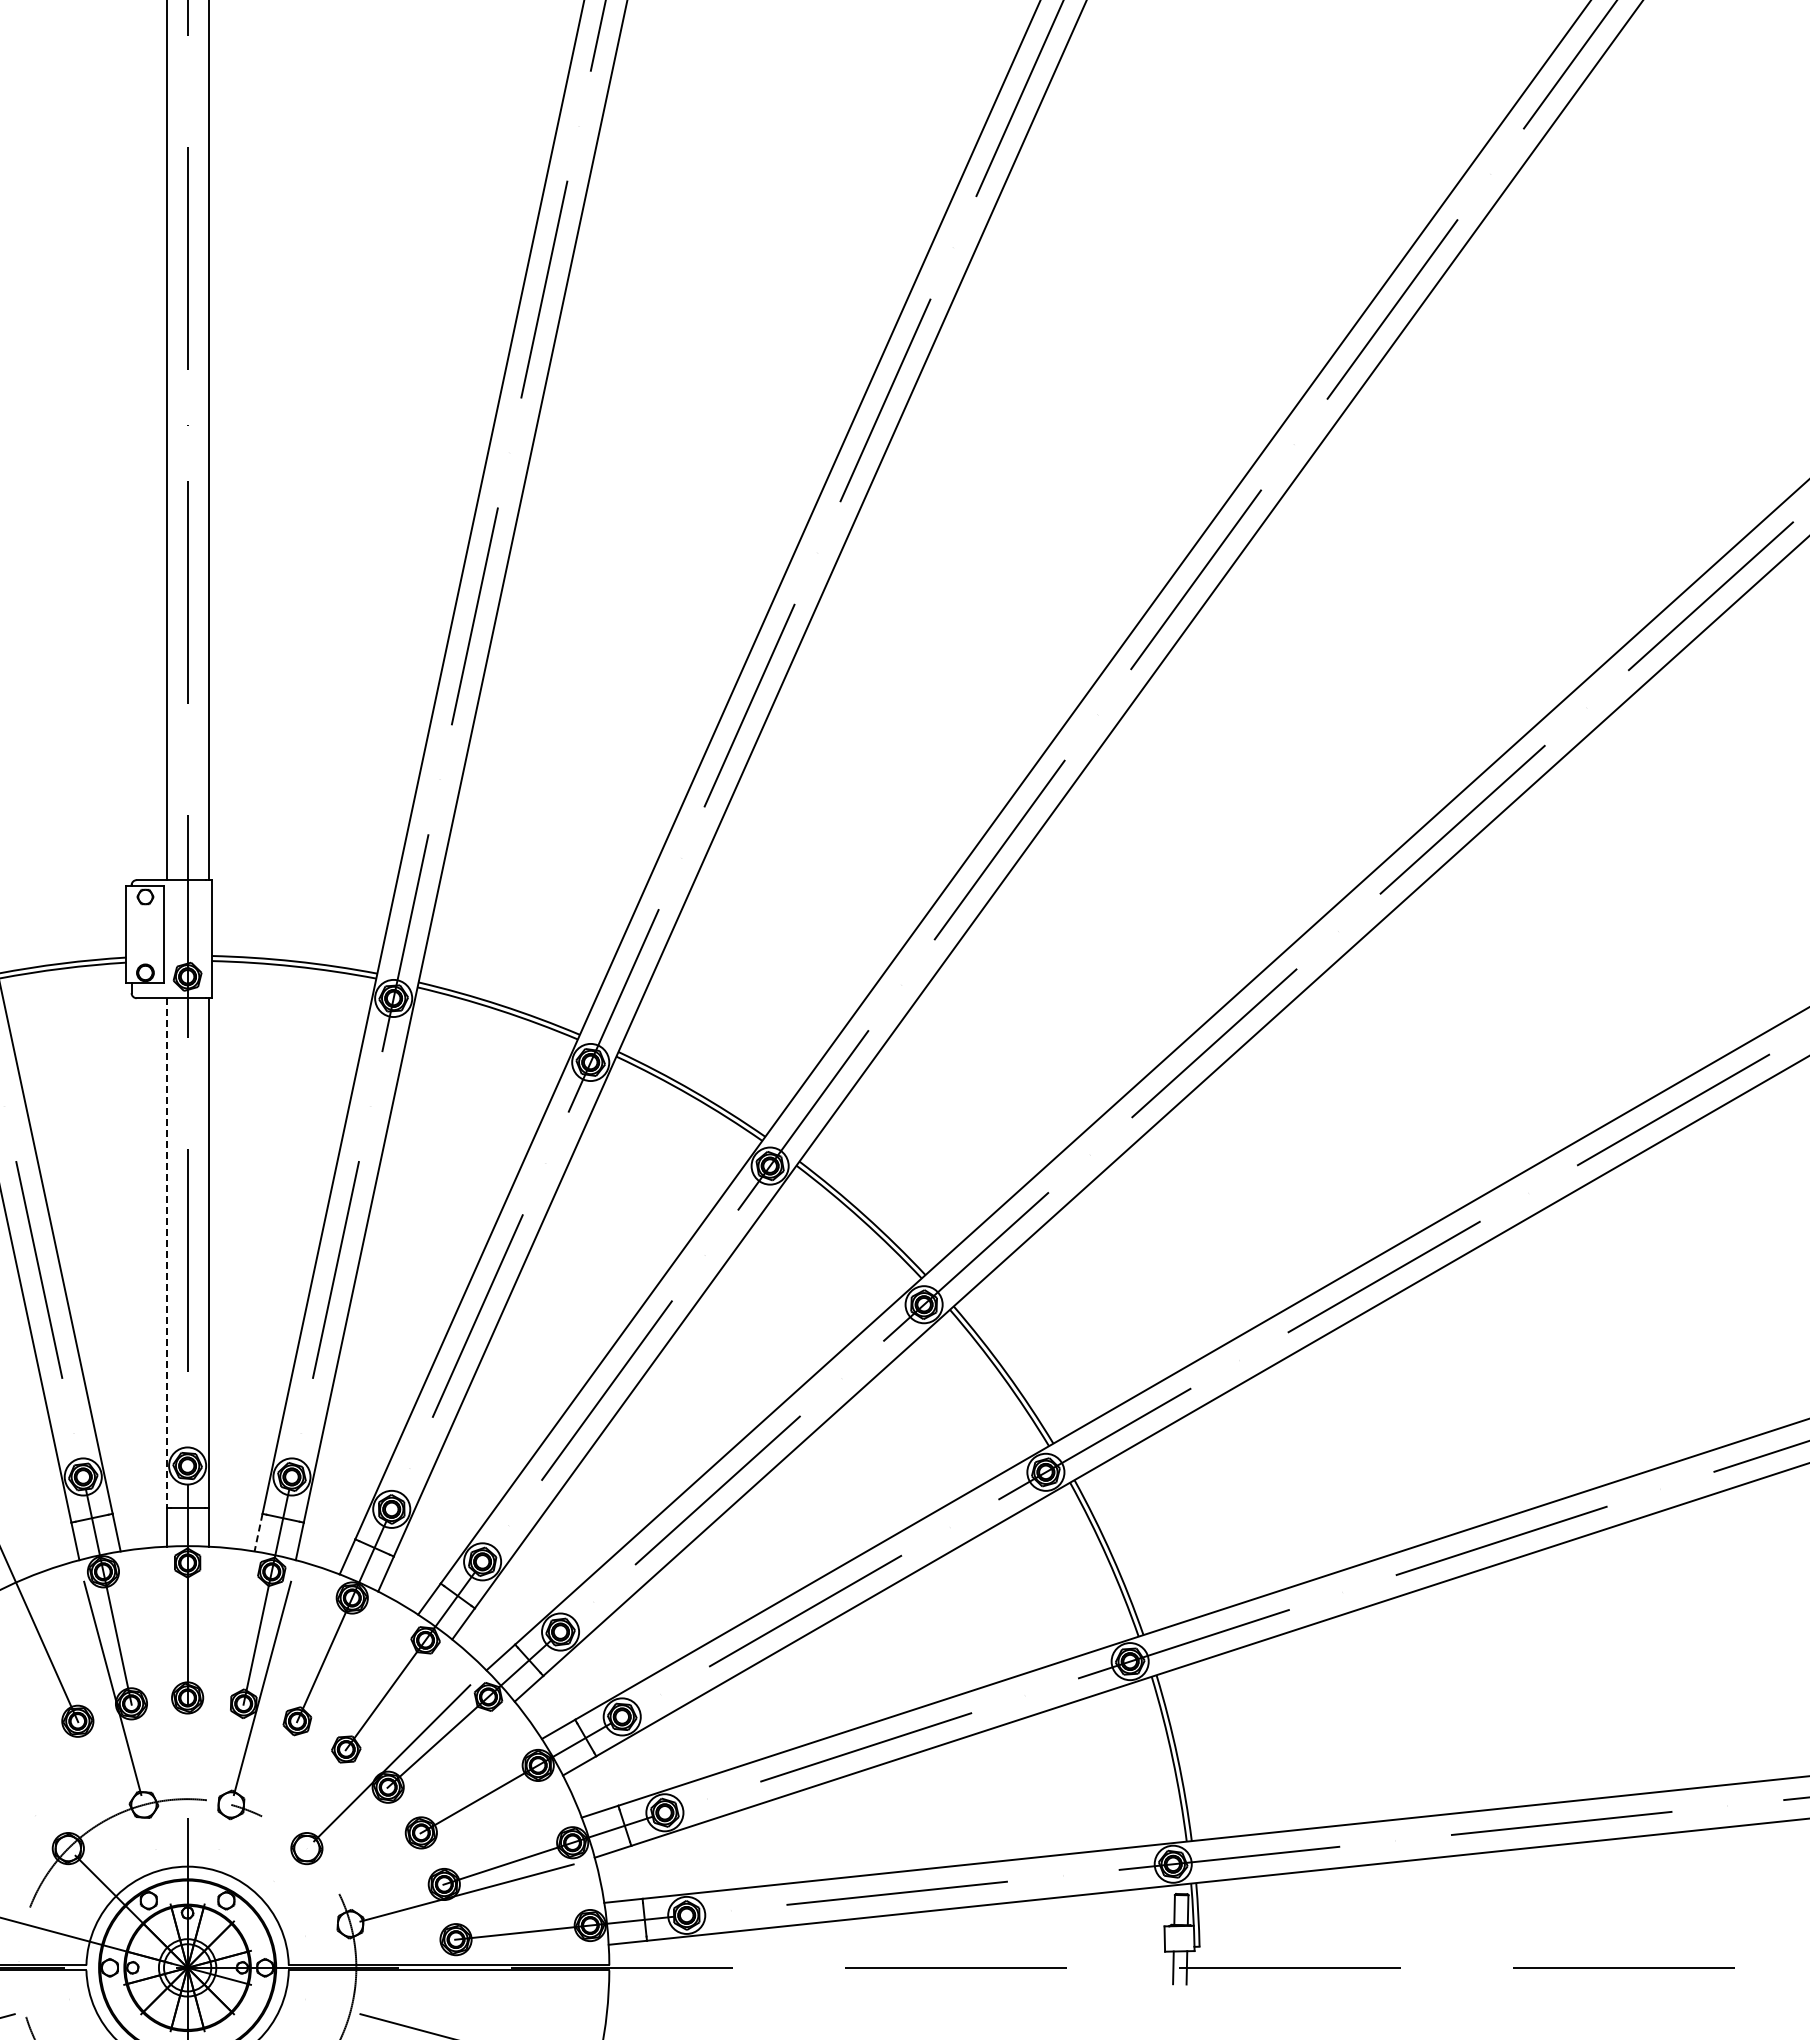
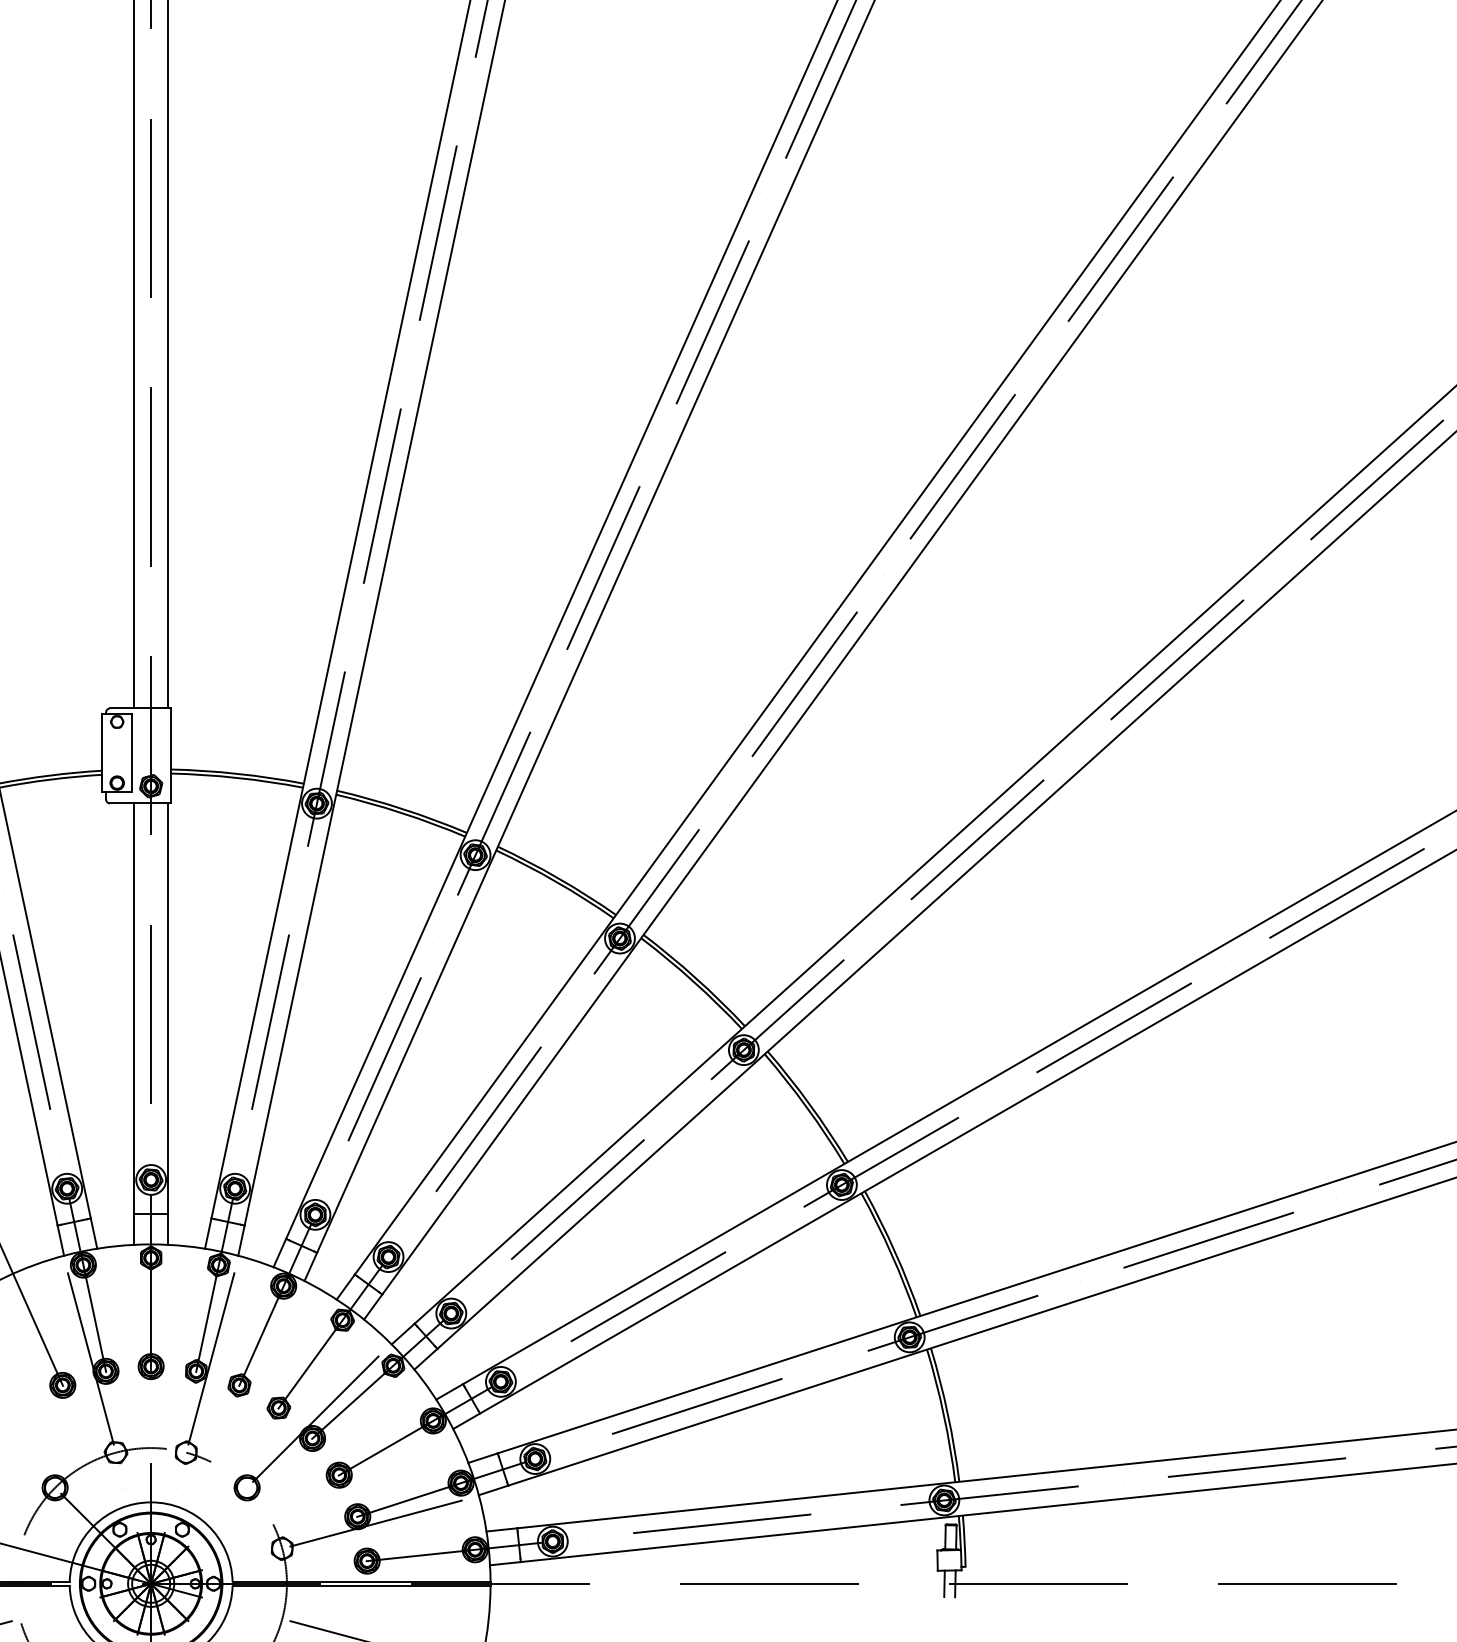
line: (166, 1253) -> (134, 1008), dashed -> solid
line: (258, 1533) -> (208, 1234), dashed -> solid

